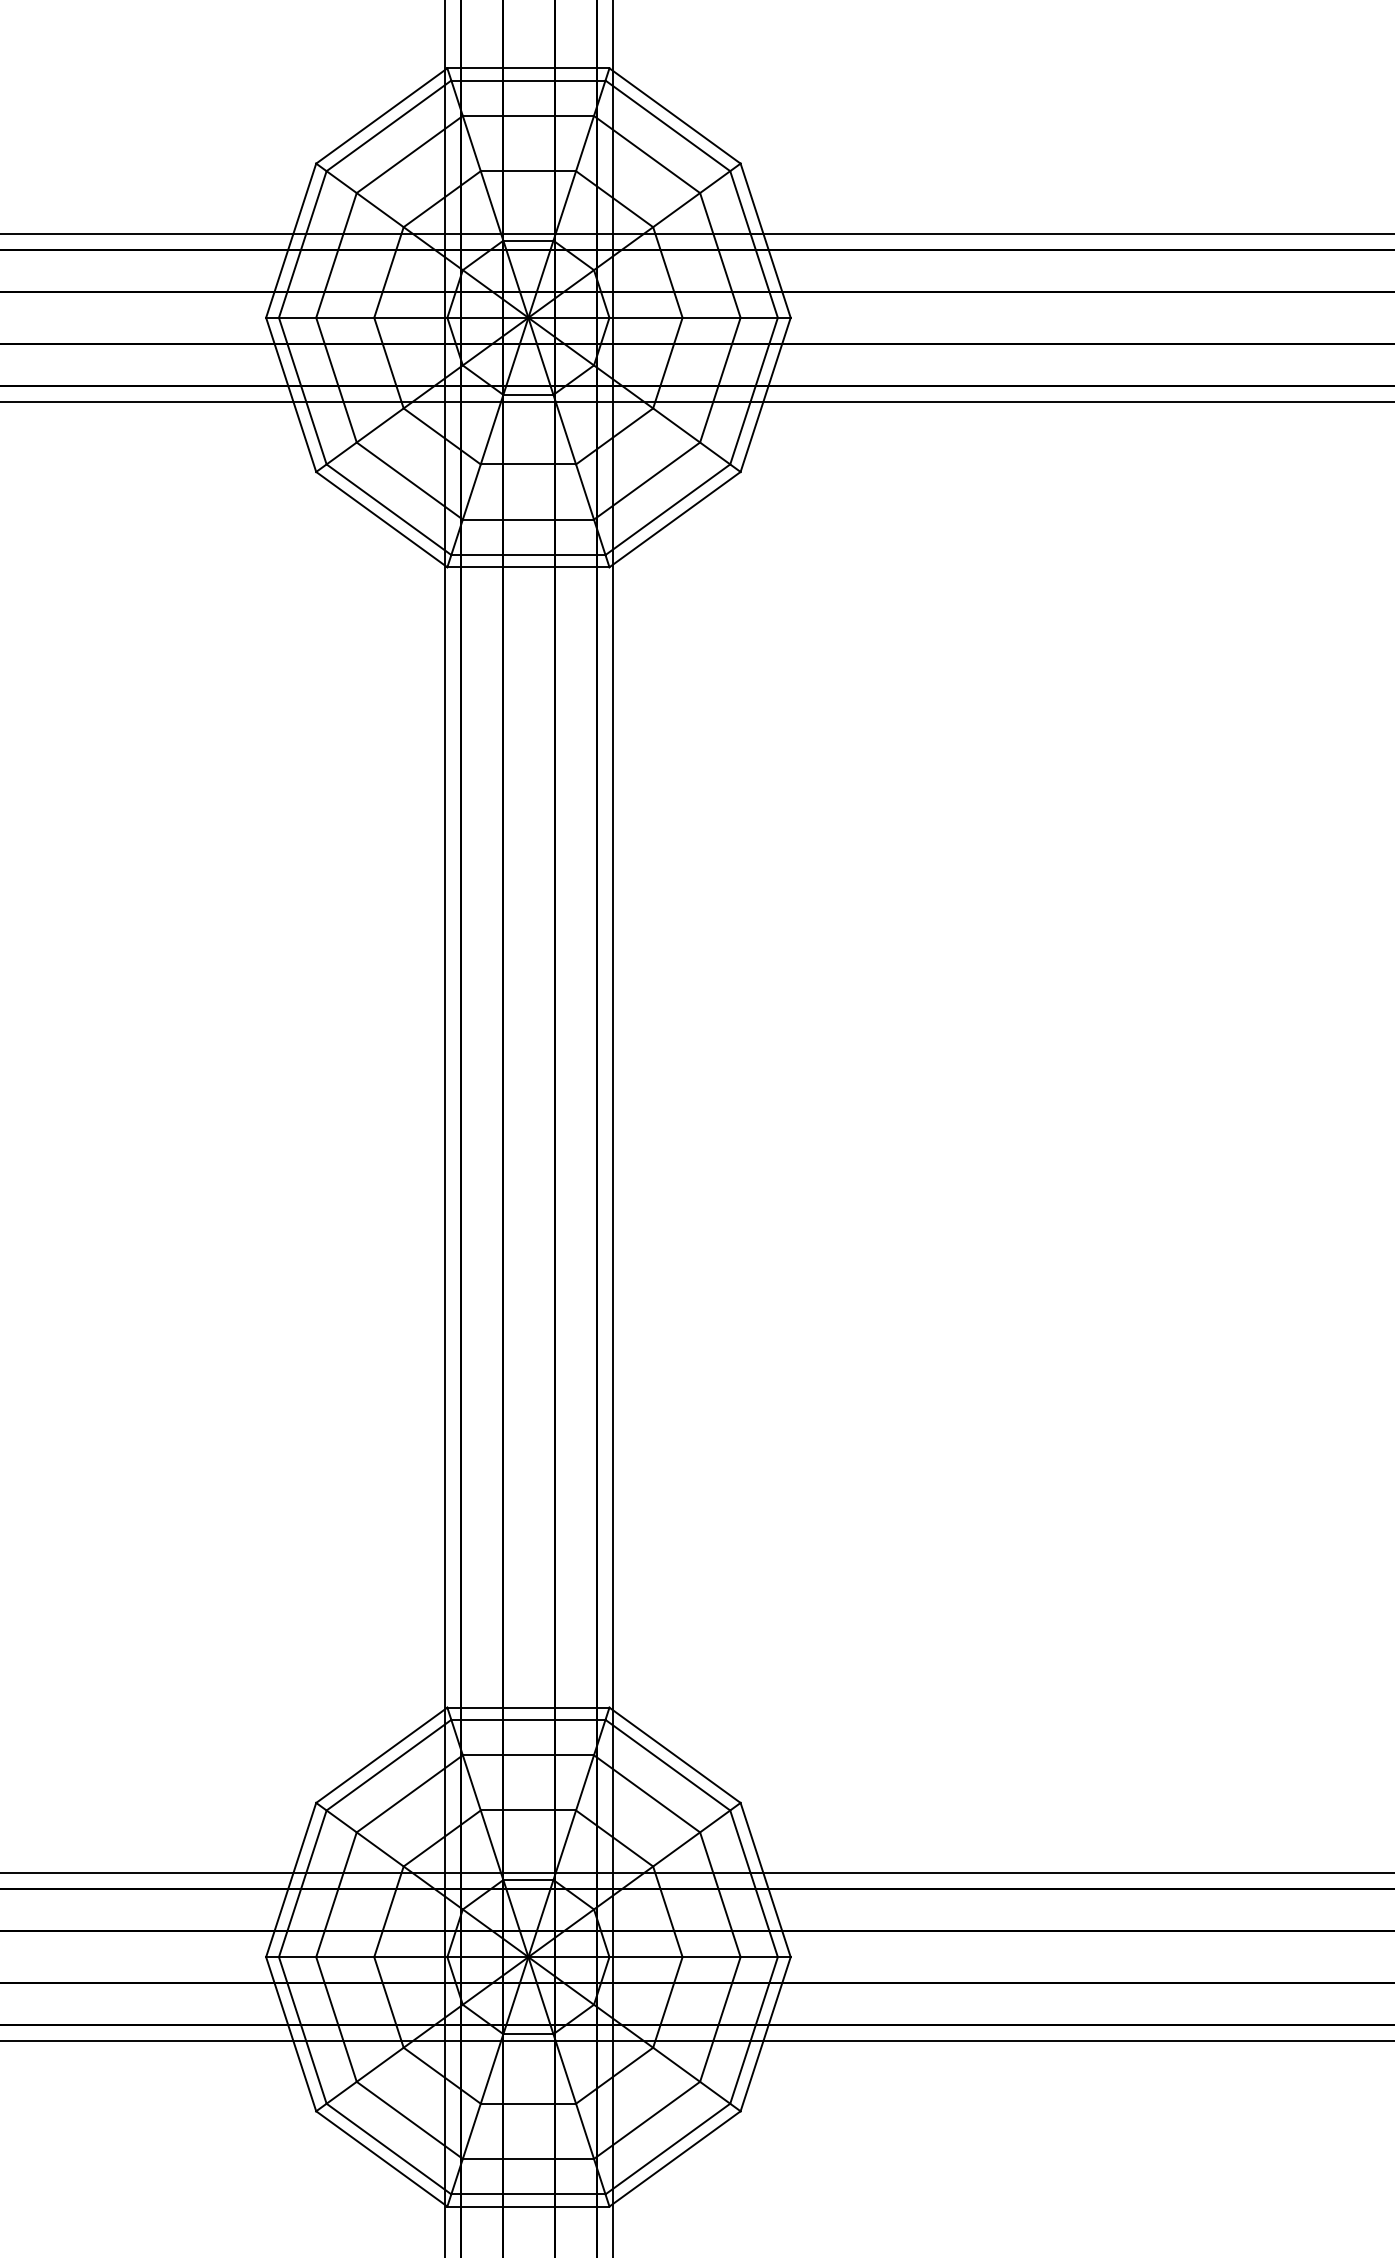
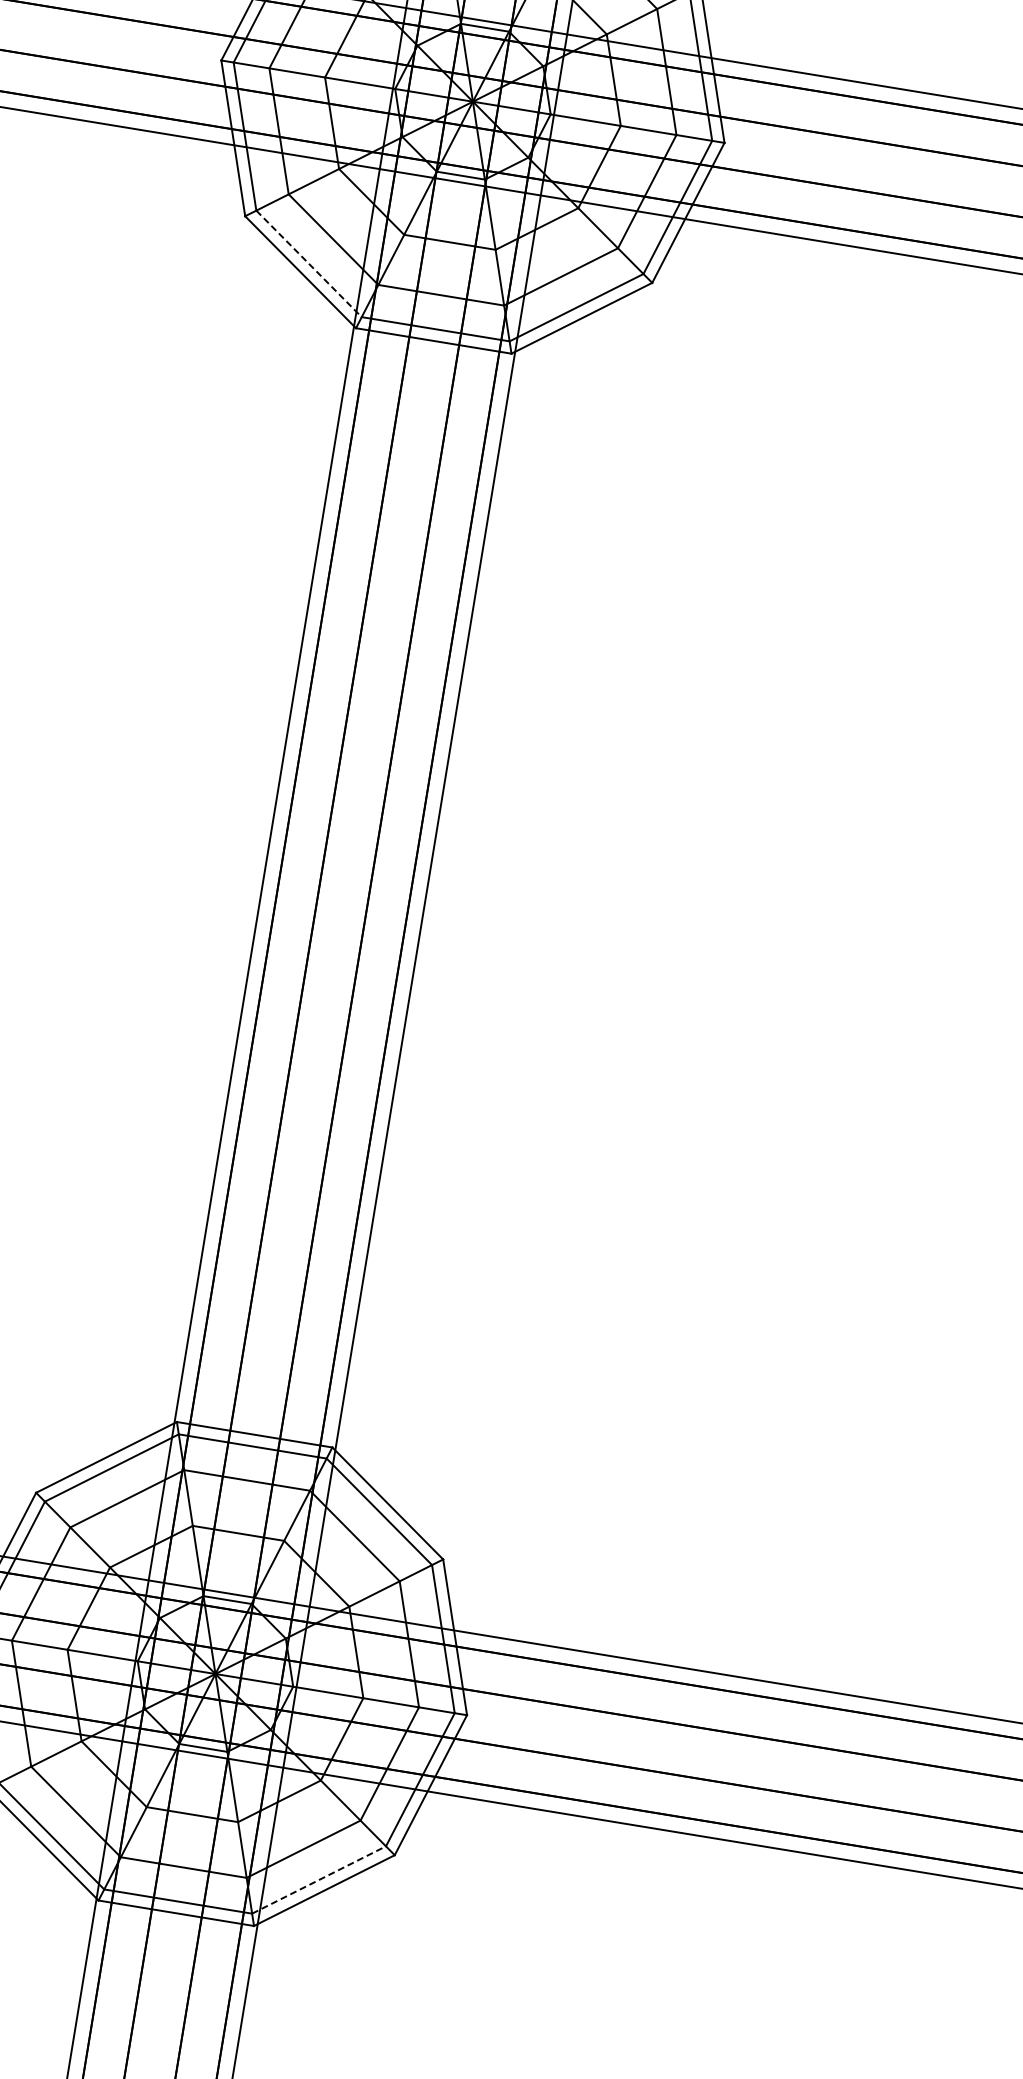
line: (389, 510) -> (309, 264), solid -> dashed
line: (668, 2148) -> (319, 1879), solid -> dashed

